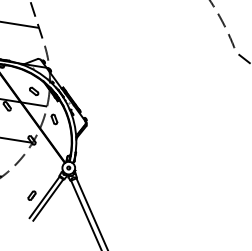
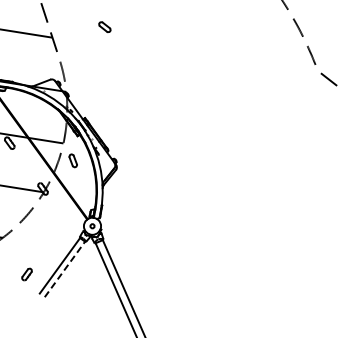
part: (33, 90) -> (104, 26), moved
part: (31, 195) -> (26, 274), moved
line: (48, 200) -> (65, 269), solid -> dashed

